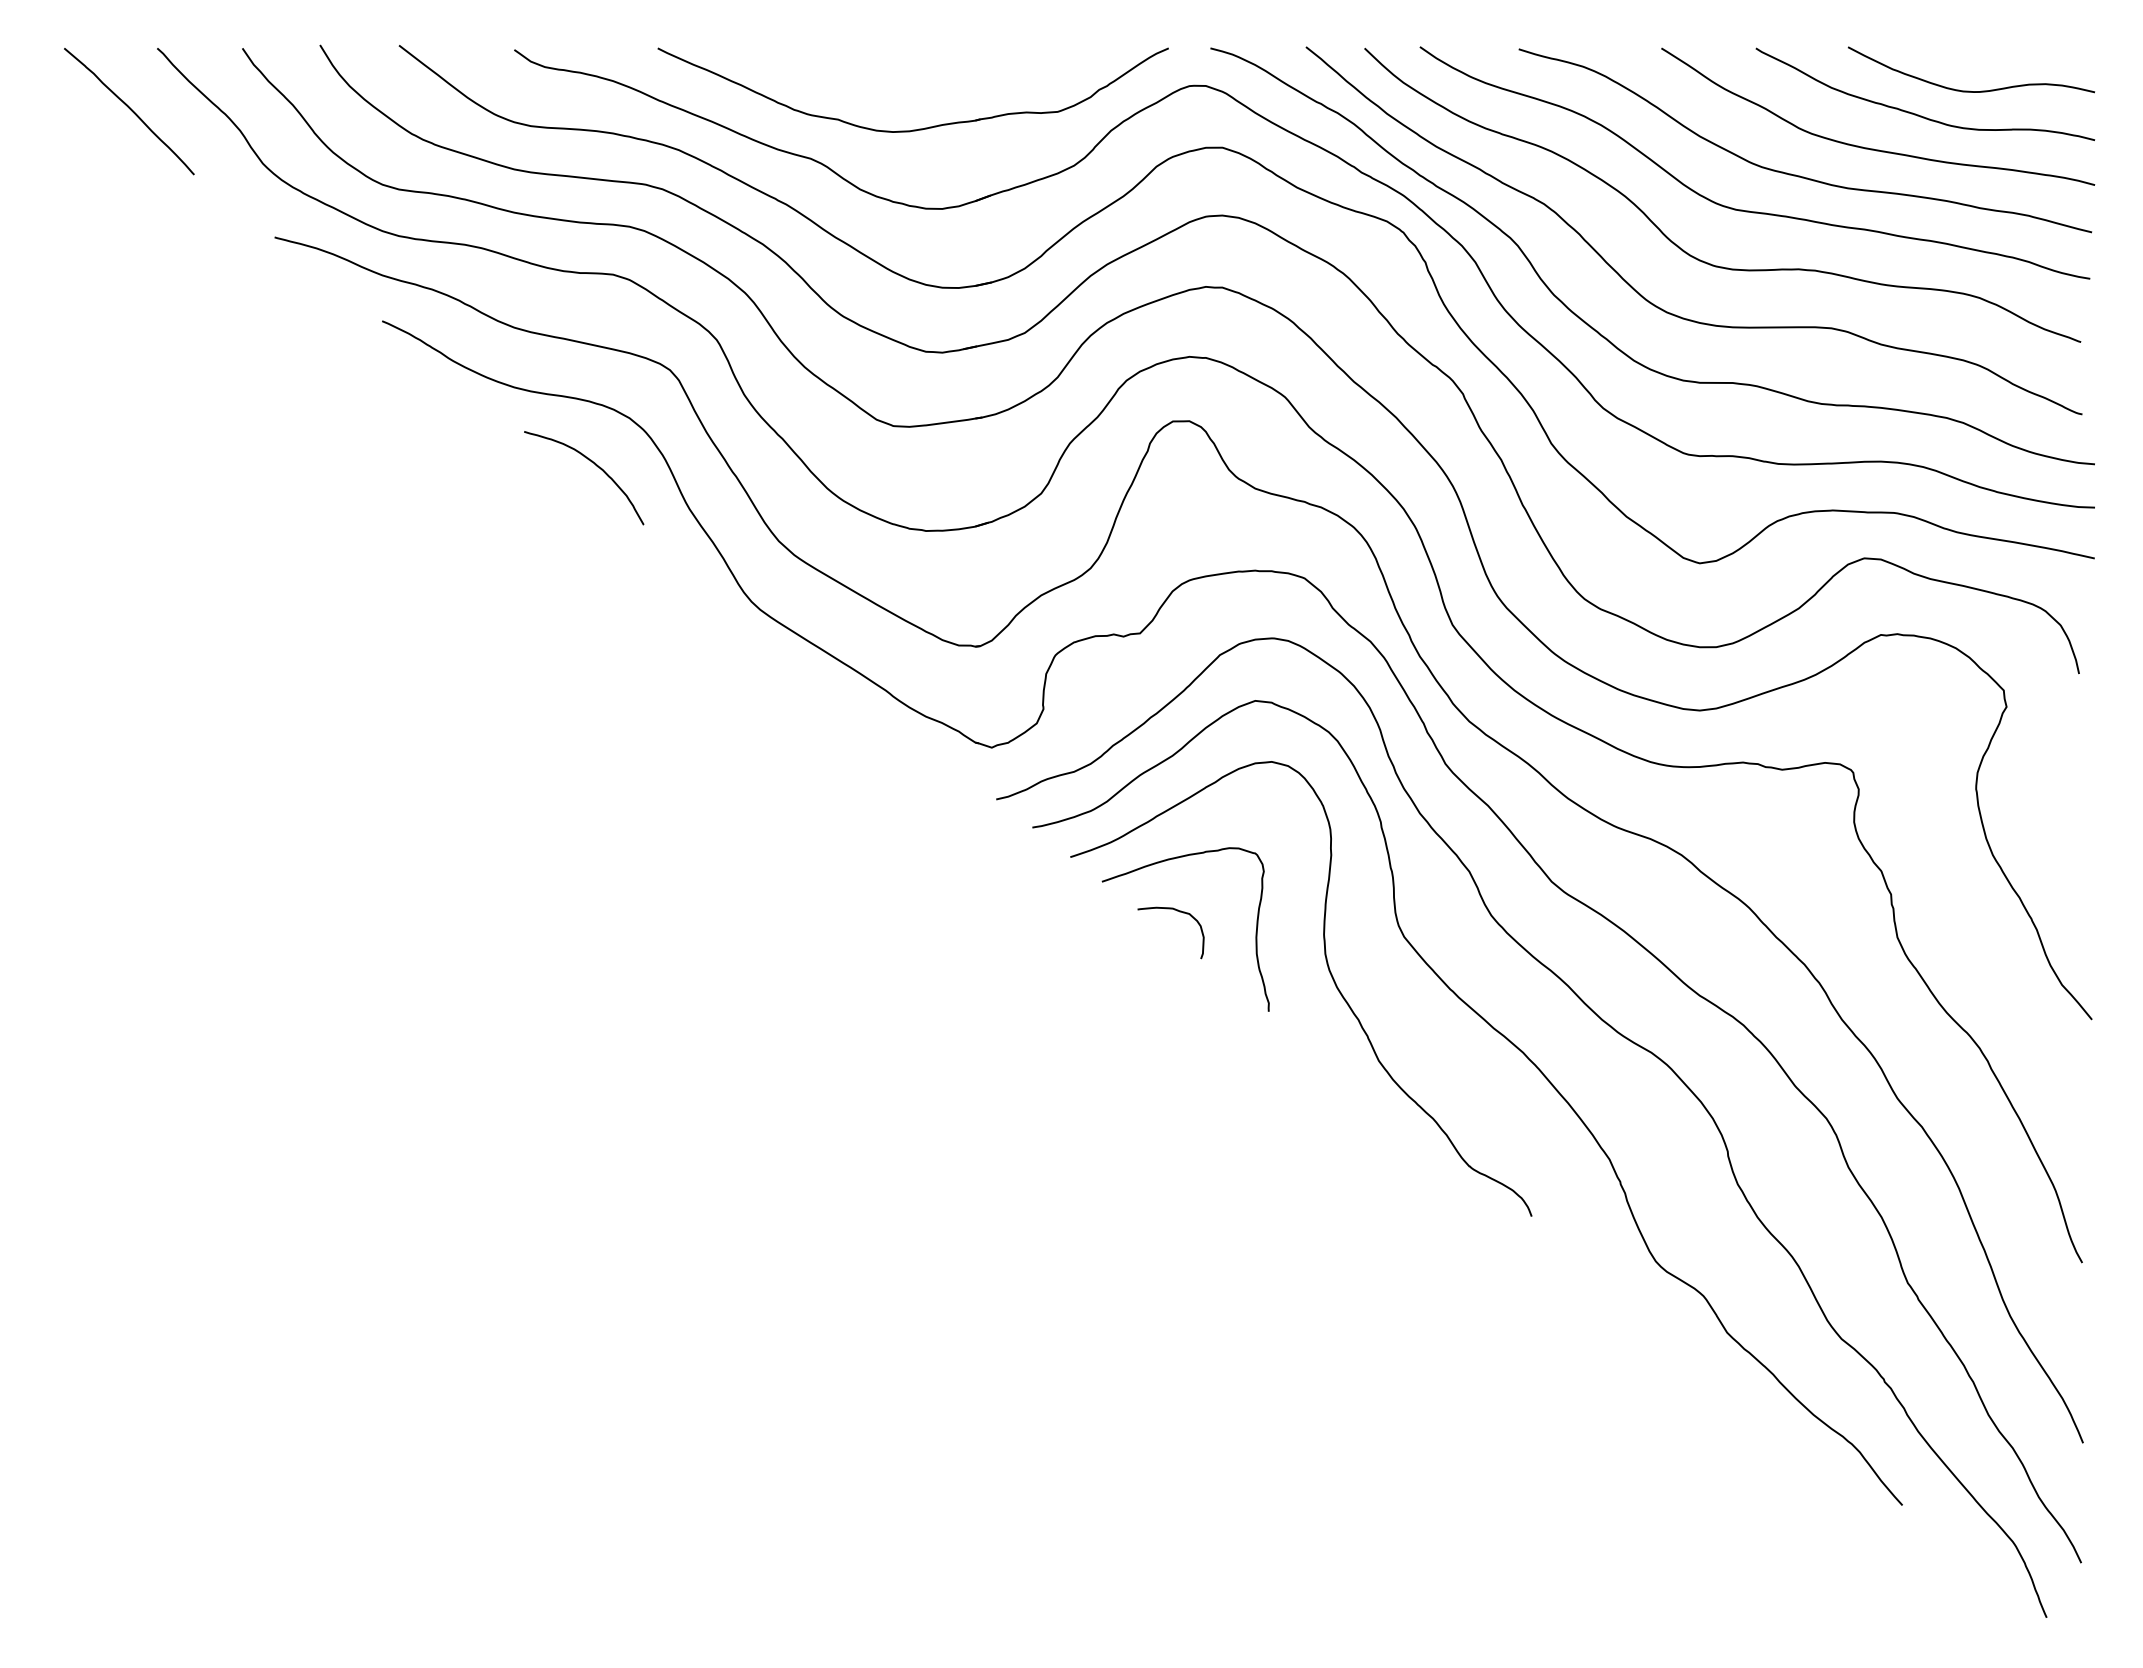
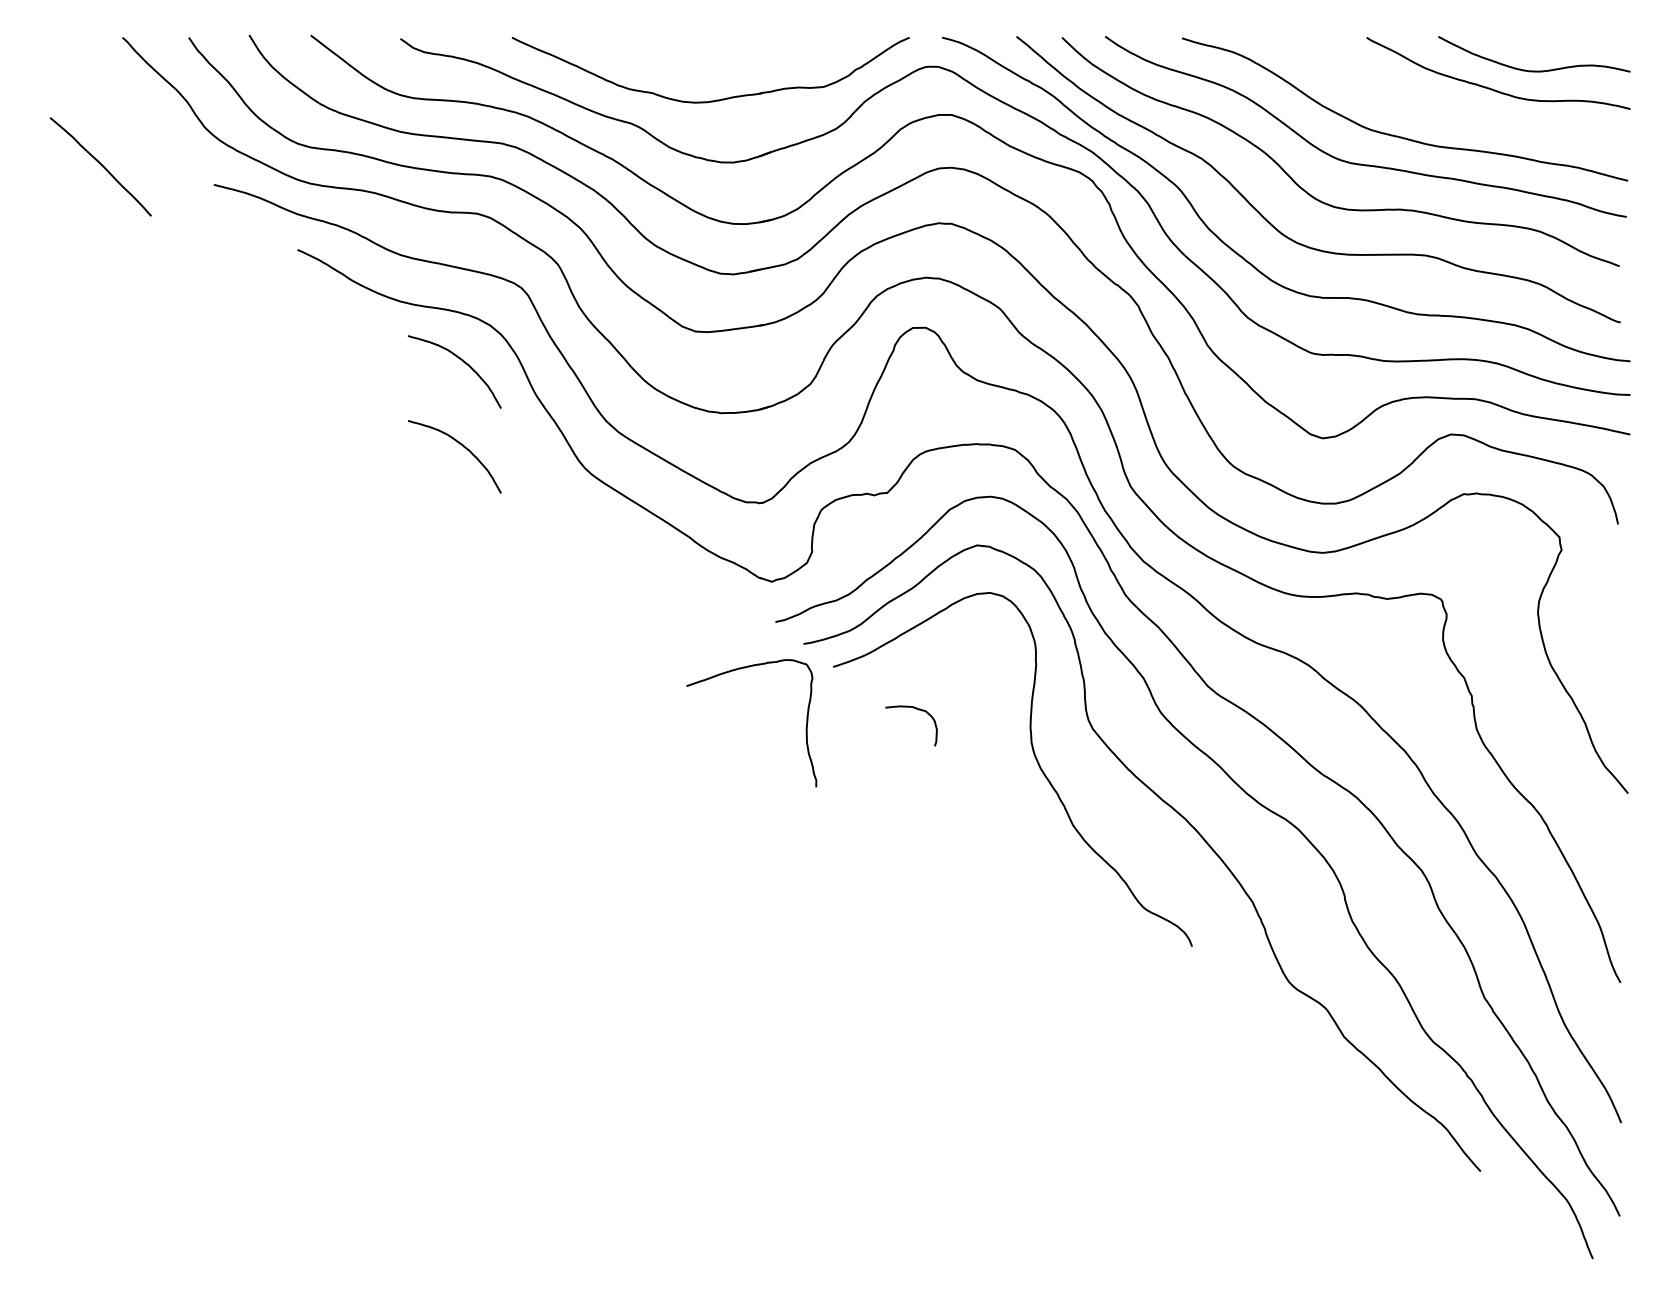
curve: (130, 110) -> (101, 166), moved
curve: (1873, 148) -> (1458, 115), removed
curve: (596, 575) -> (464, 447), added
curve: (1255, 931) -> (805, 724), moved

